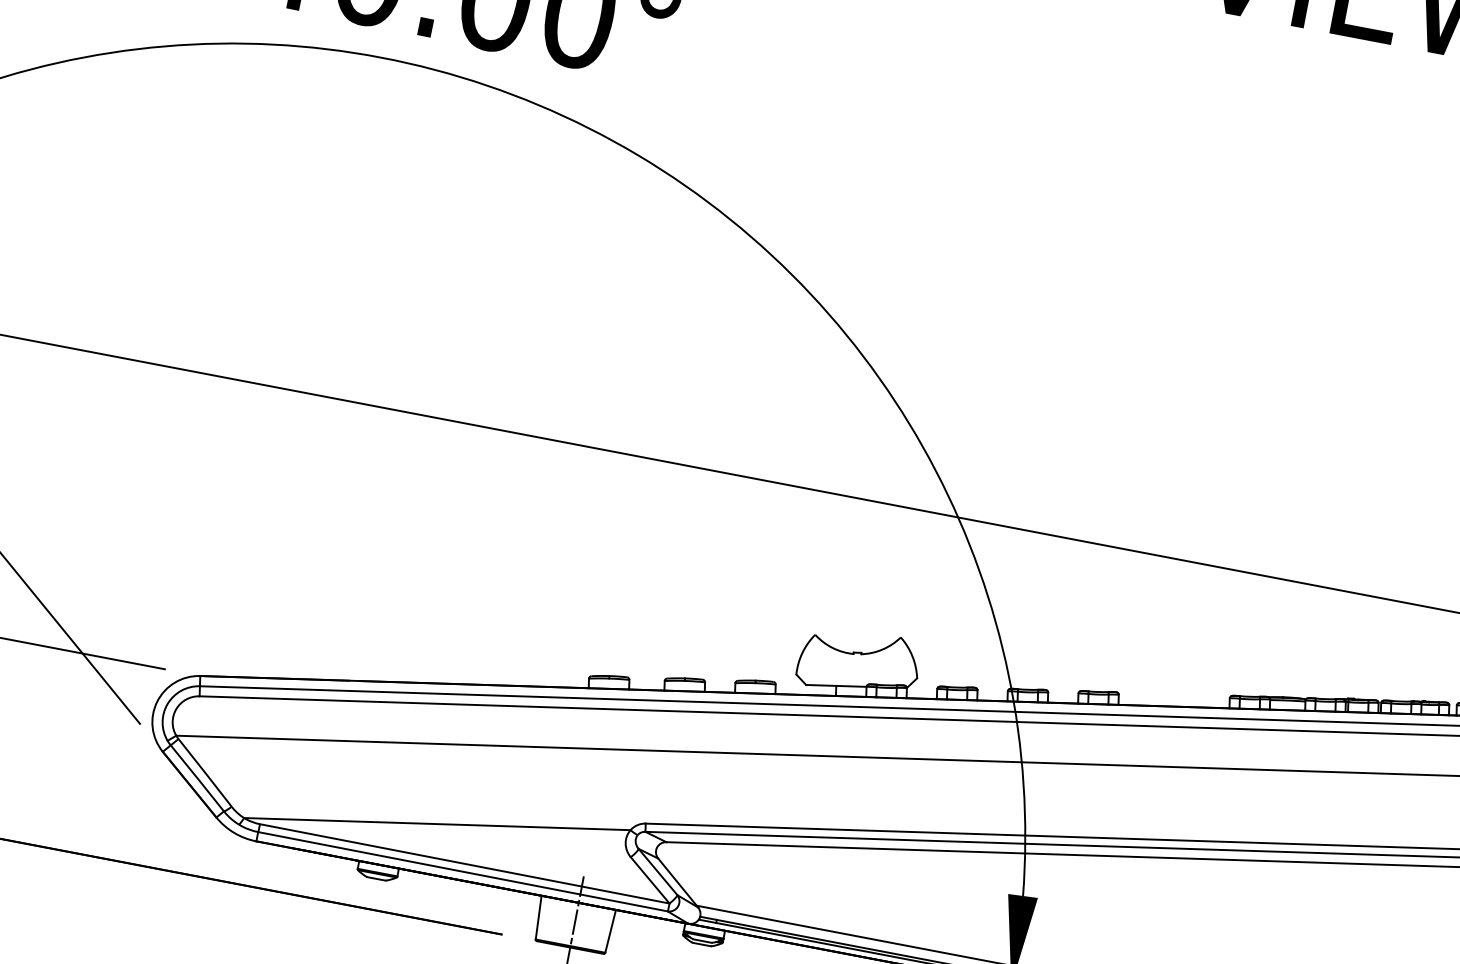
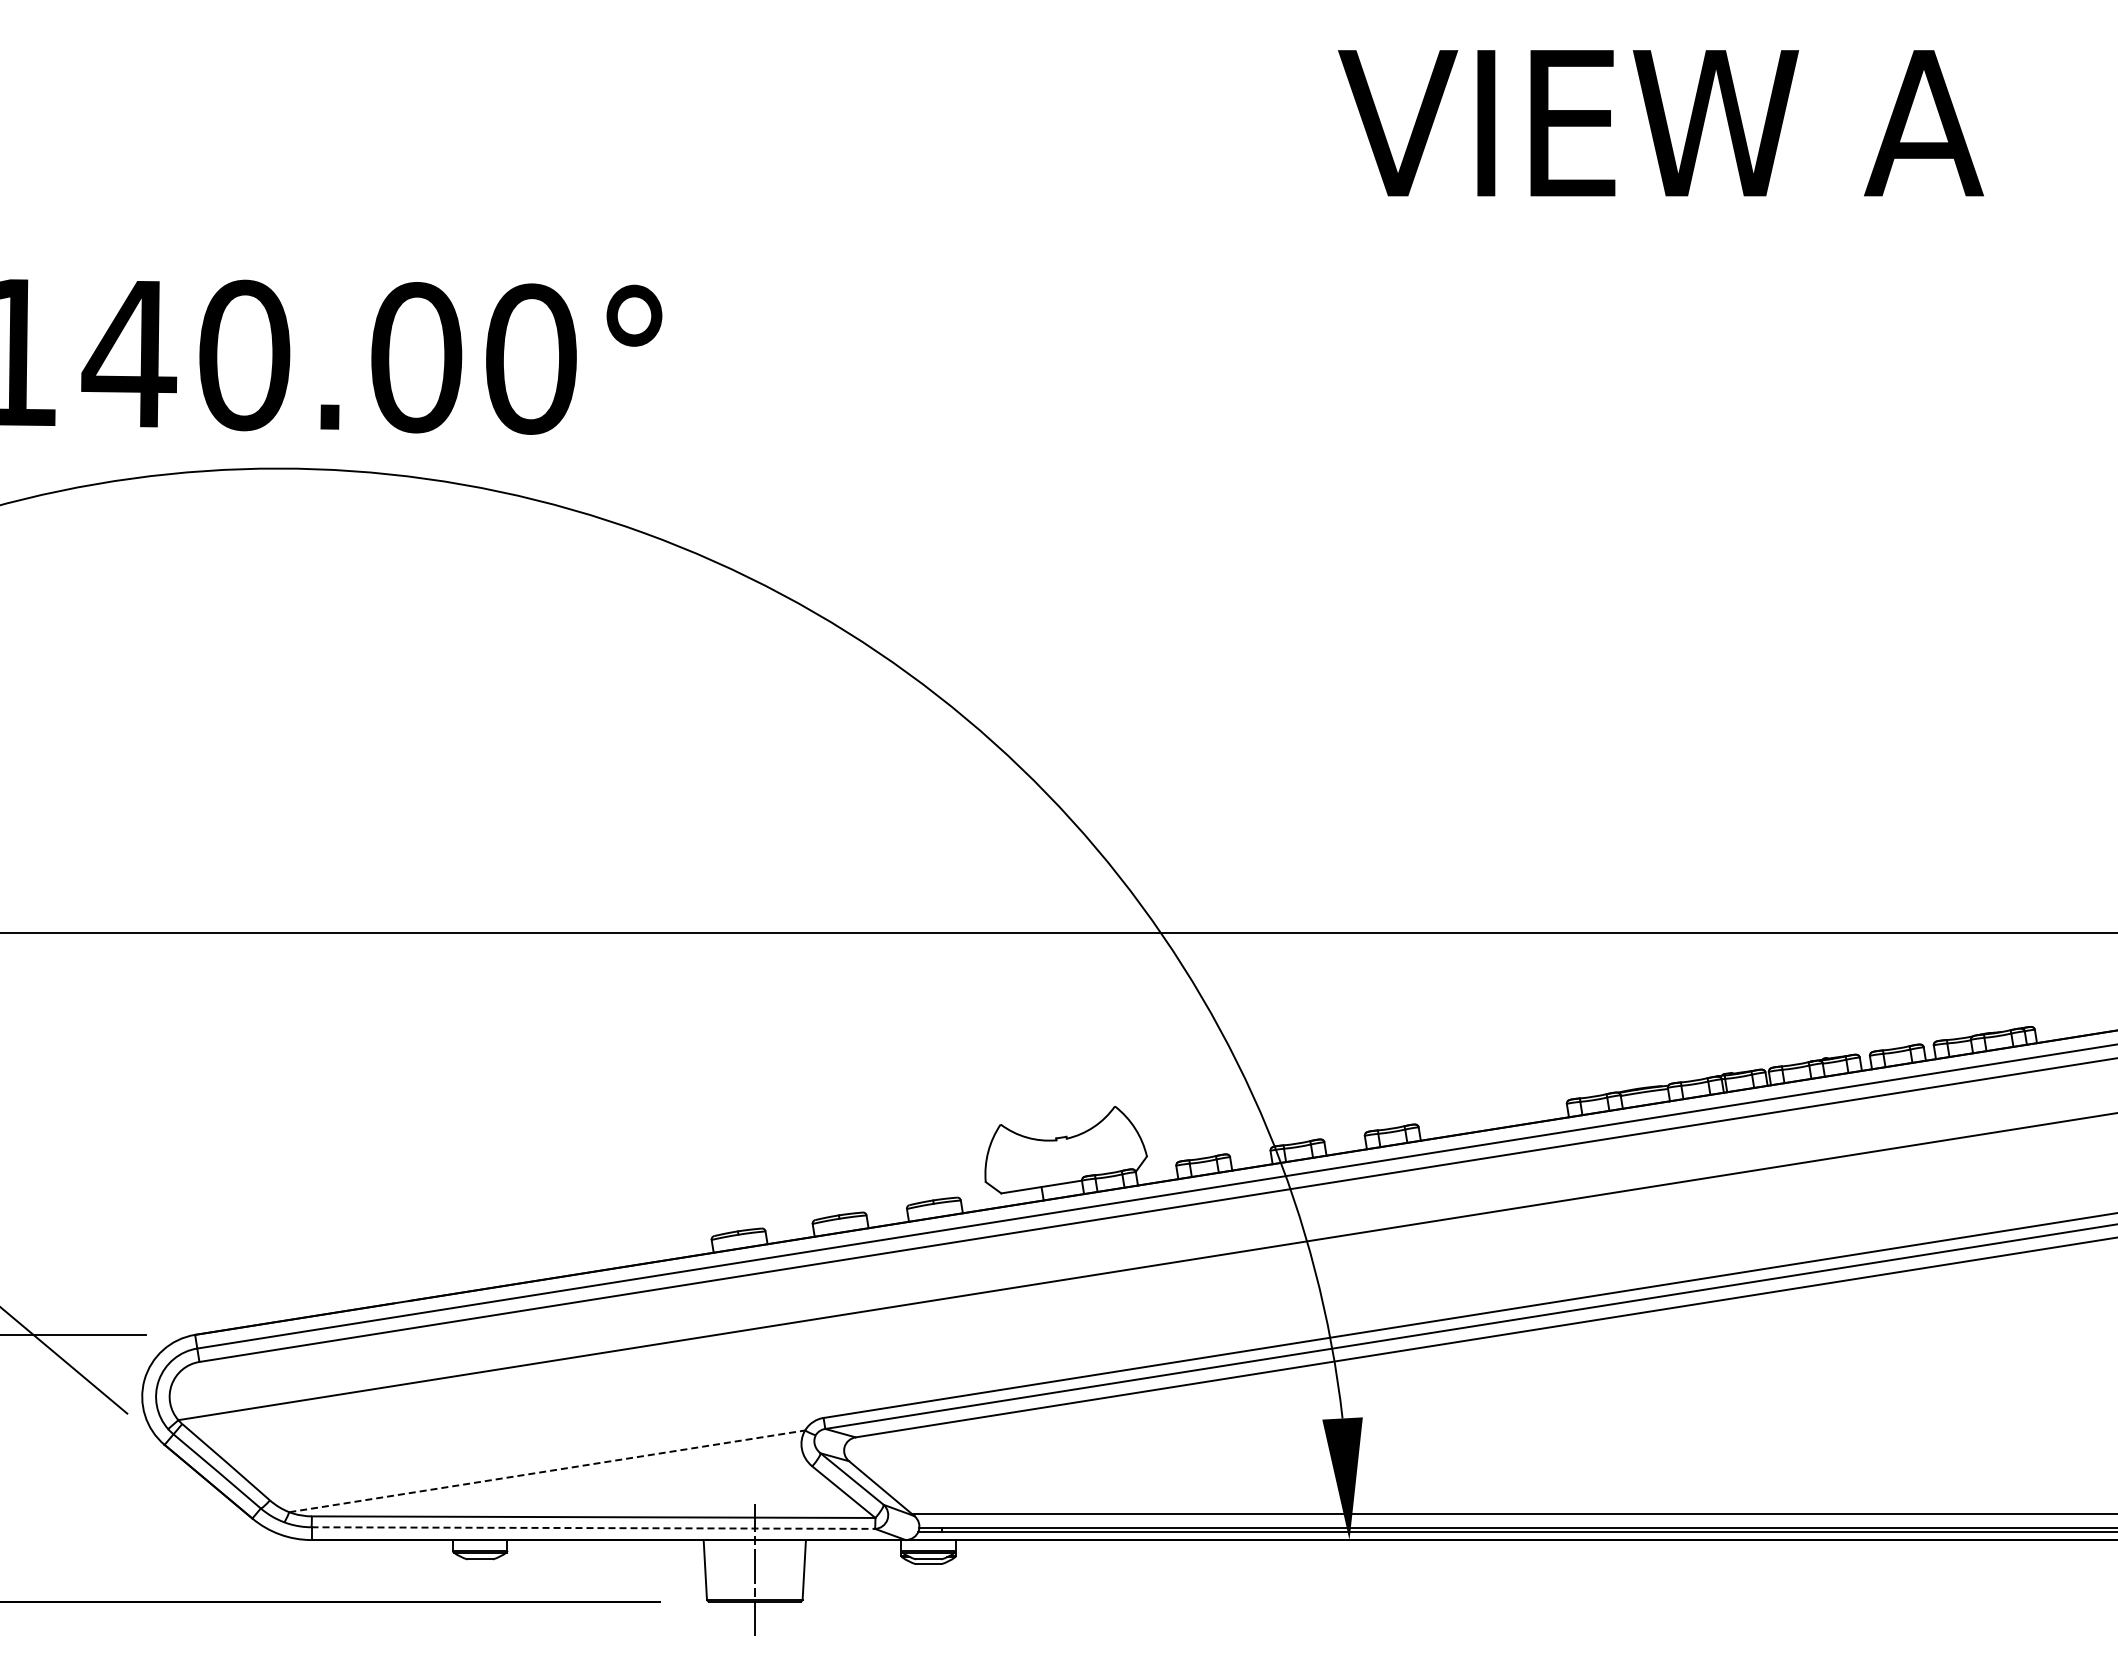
line: (437, 824) -> (547, 1471), solid -> dashed
line: (463, 872) -> (593, 1528), solid -> dashed

